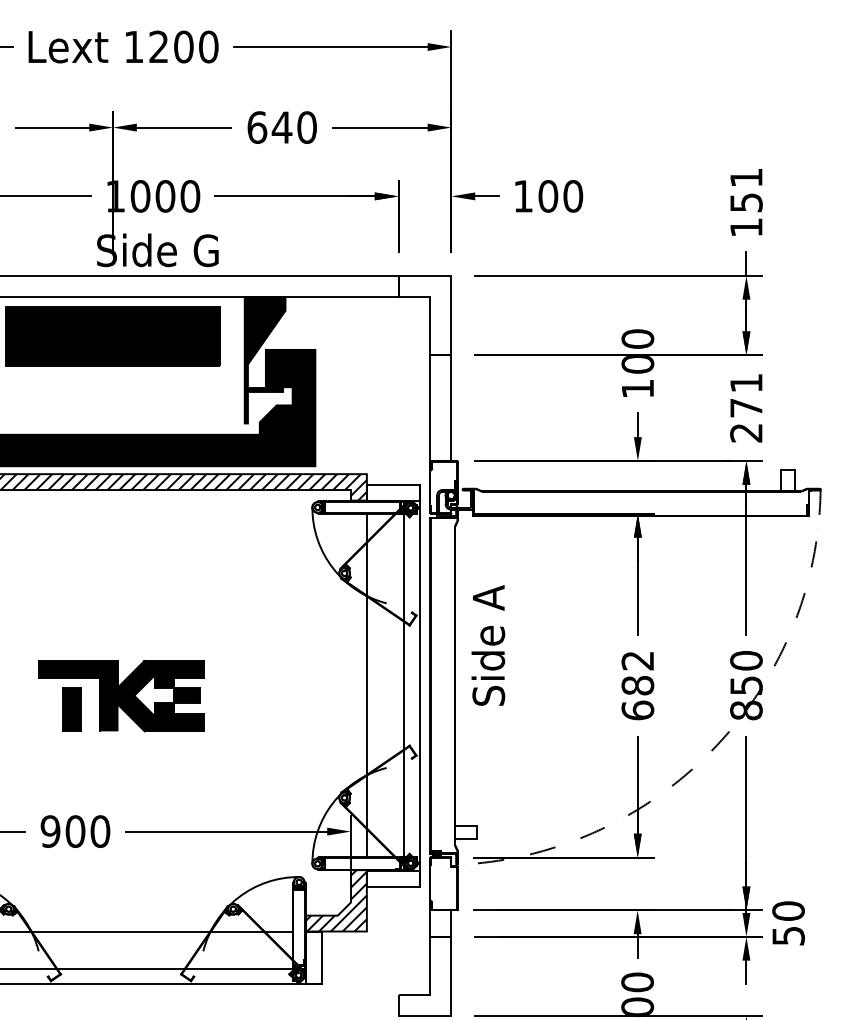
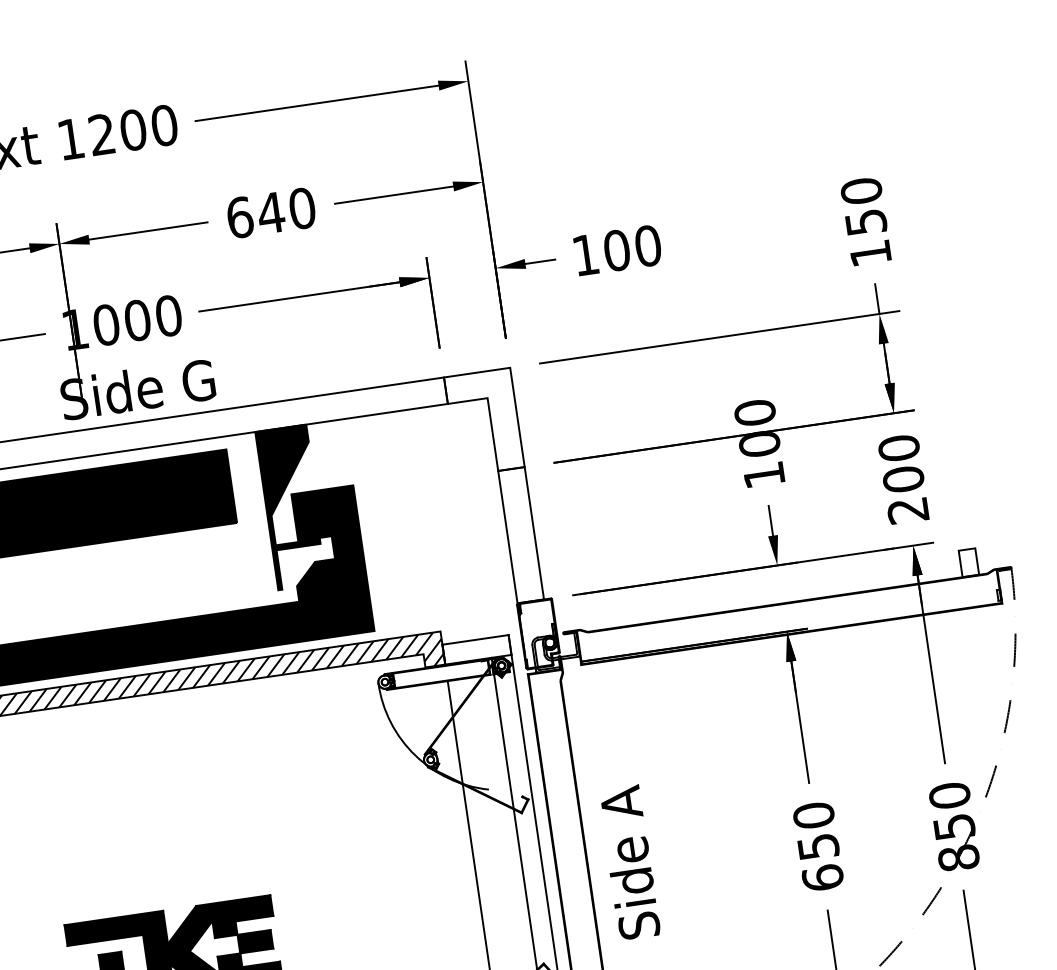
text: (746, 177) -> (861, 190), 151 -> 150
text: (746, 395) -> (901, 463), 271 -> 200
text: (488, 645) -> (629, 862), moved
text: (637, 673) -> (815, 831), 682 -> 650

